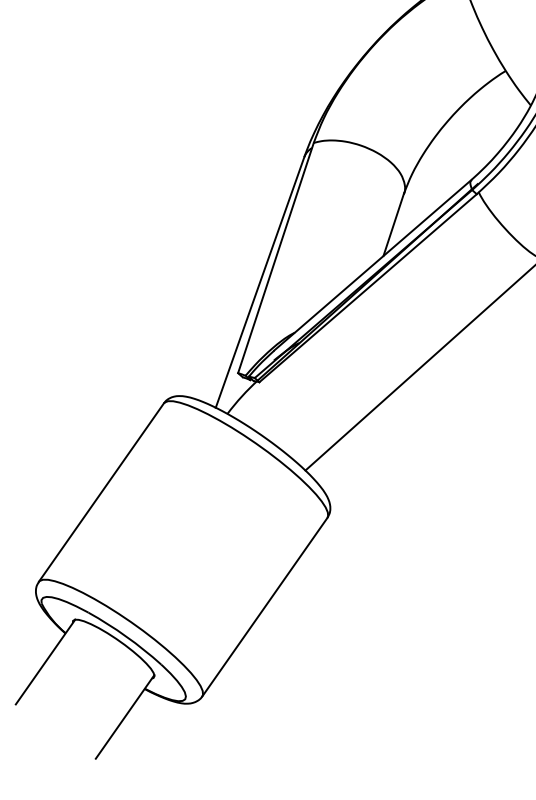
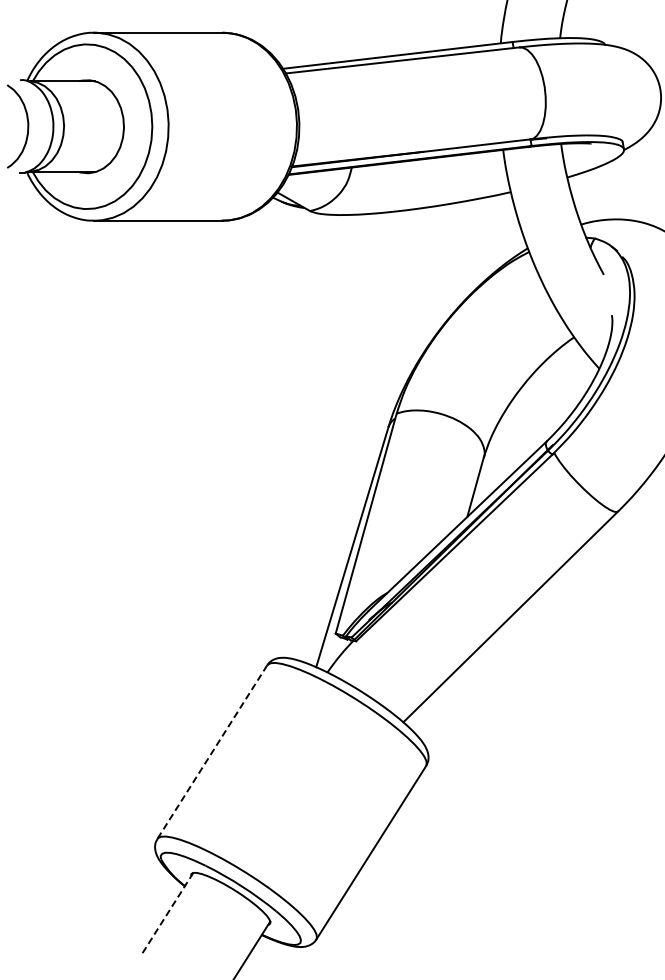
line: (101, 492) -> (212, 752), solid -> dashed
line: (45, 662) -> (167, 914), solid -> dashed

